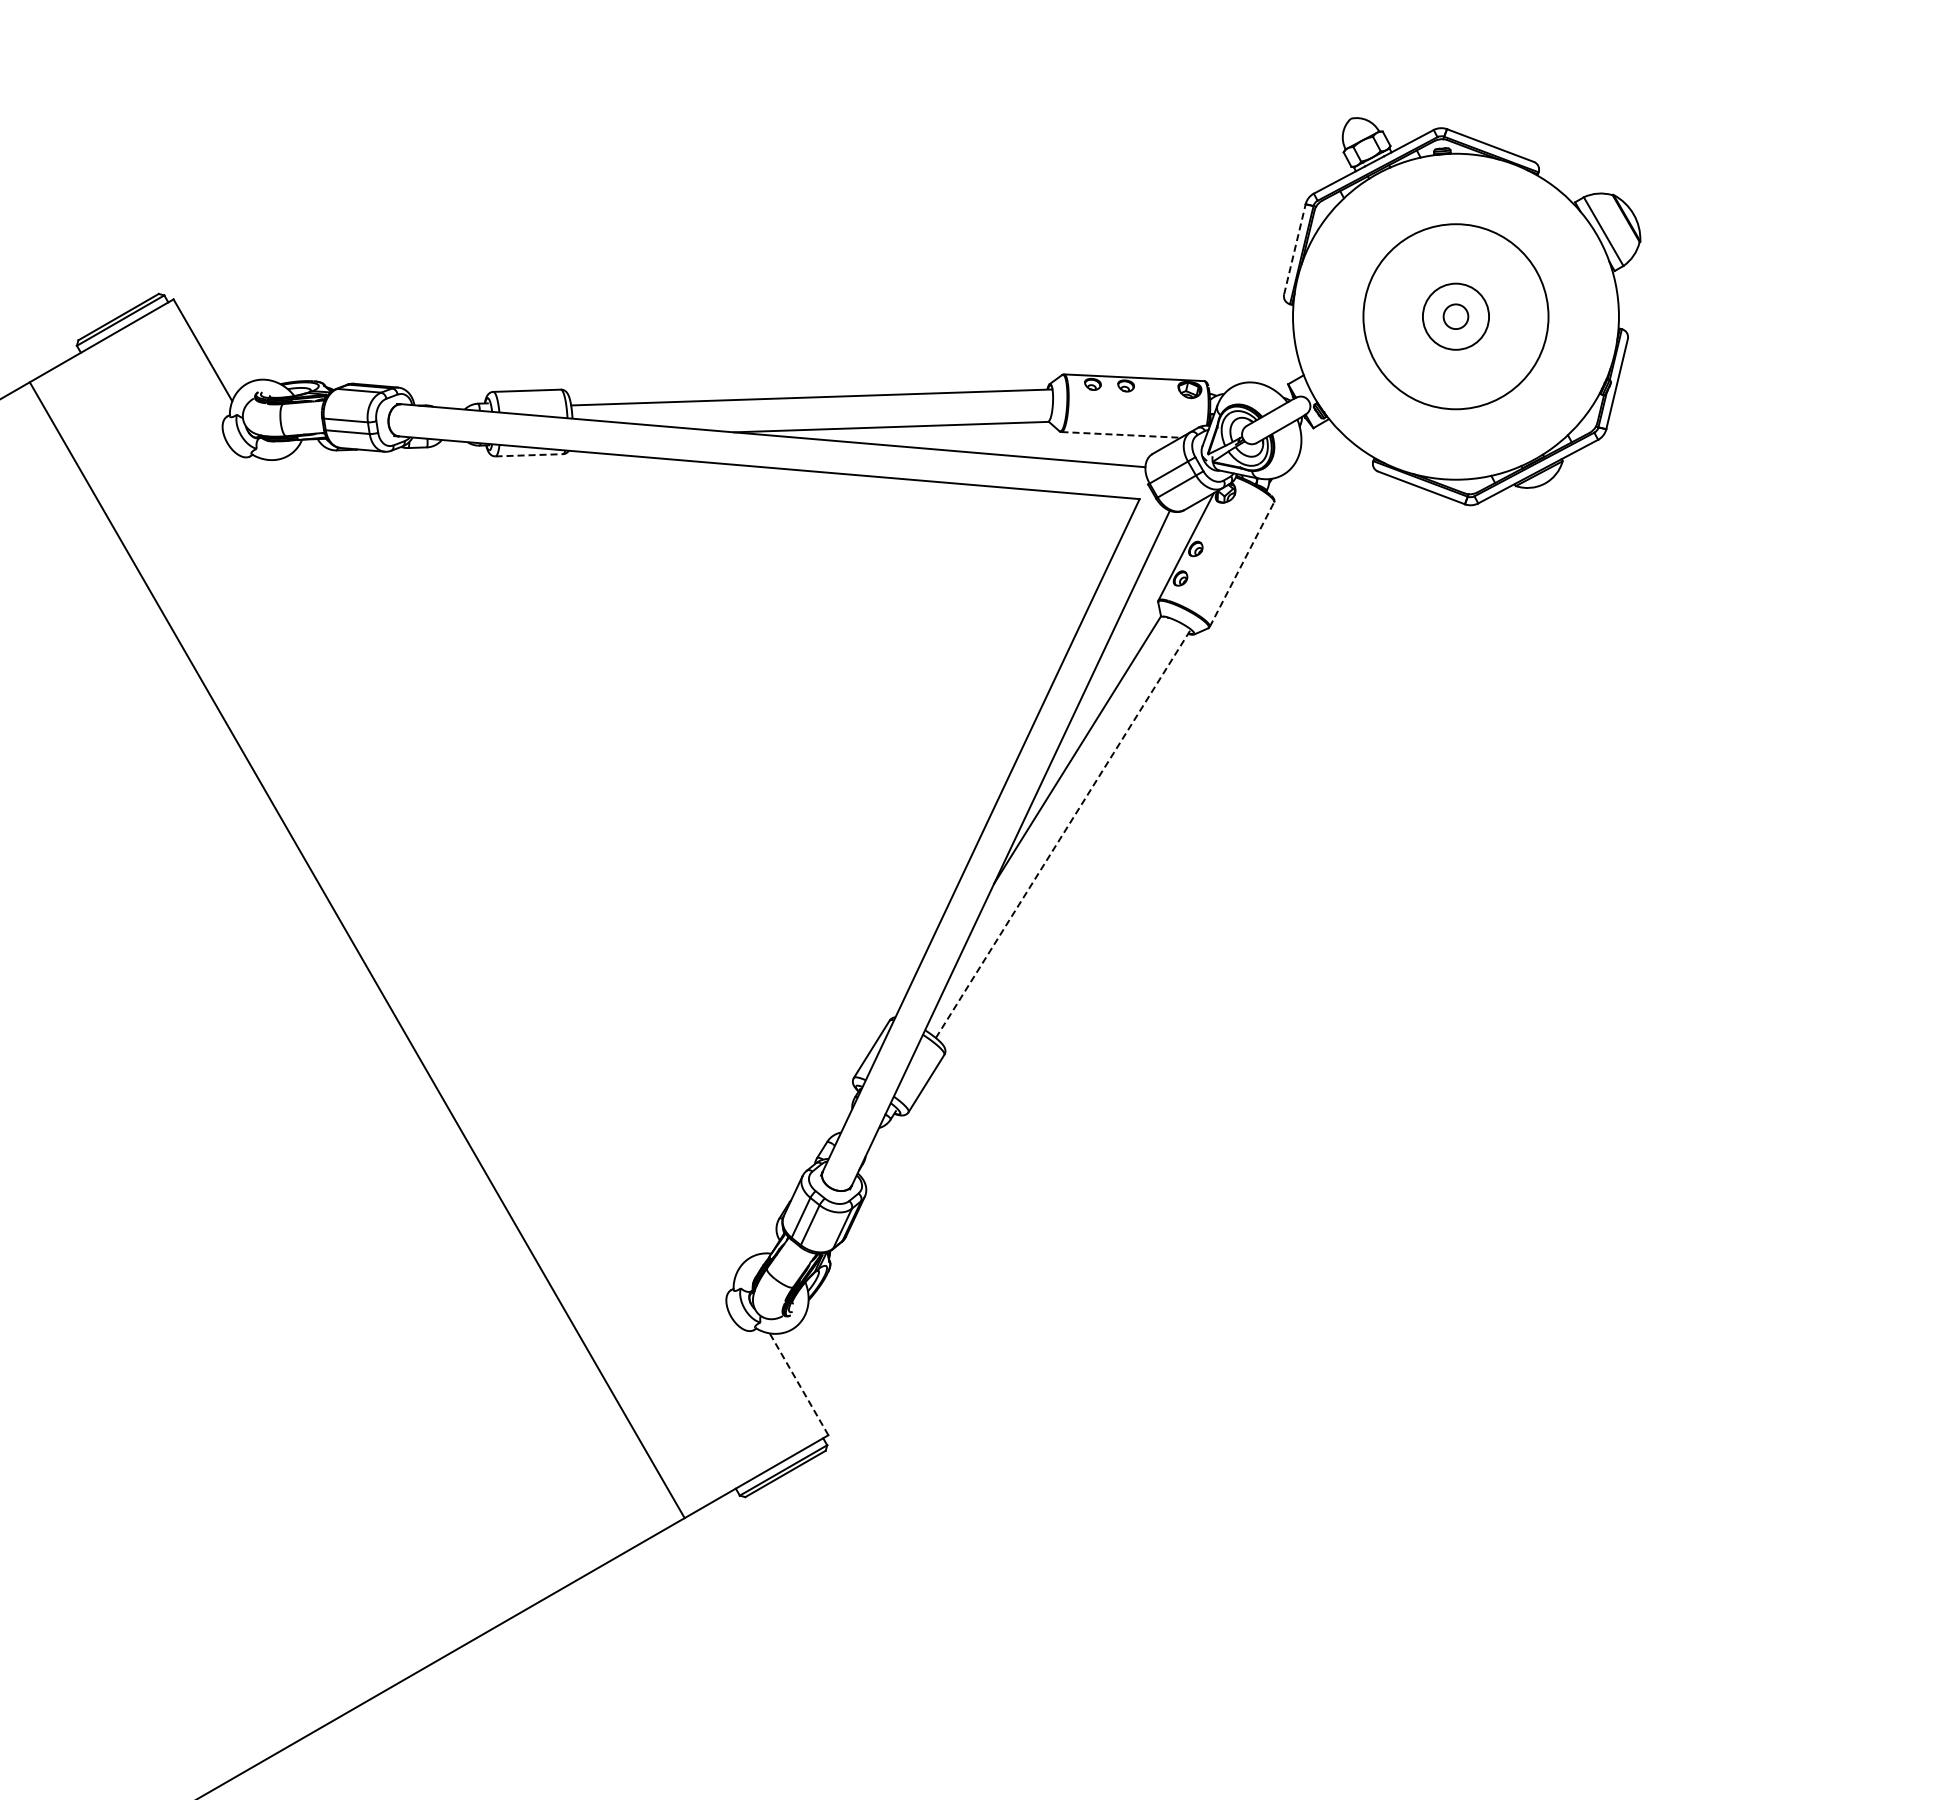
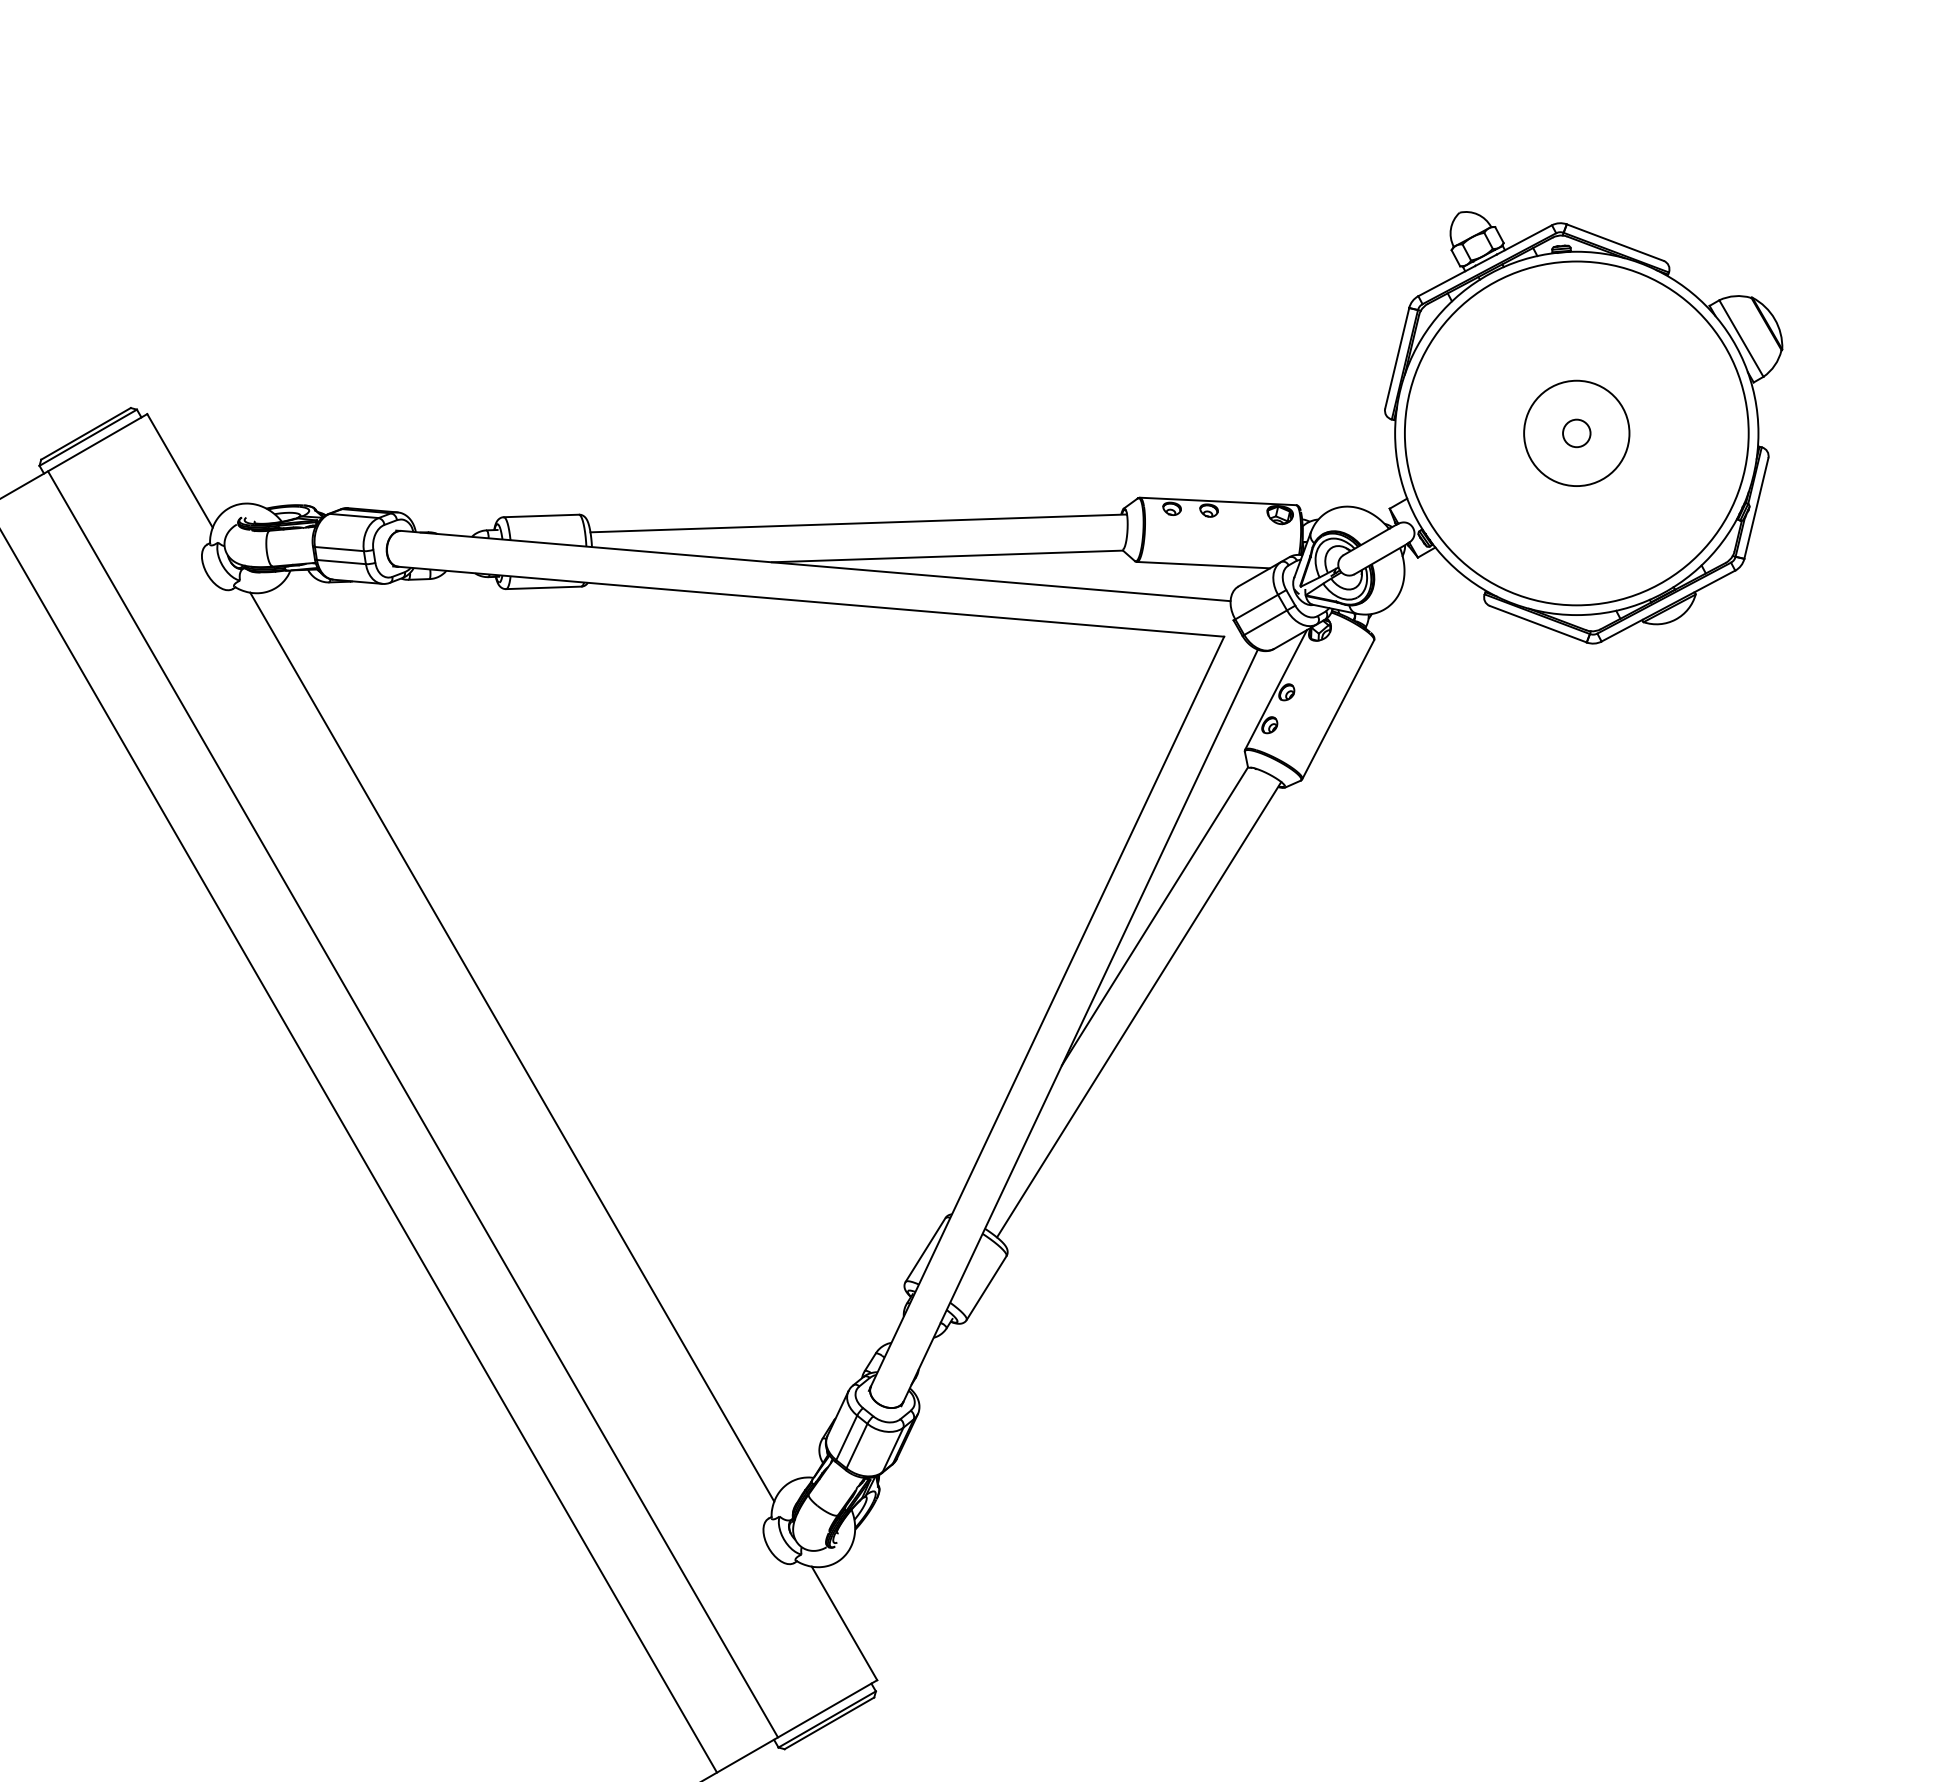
line: (1295, 248) -> (1397, 357), dashed -> solid
circle: (1455, 316) -> (1576, 433), size x1.43
circle: (1455, 316) -> (1576, 433), size x1.67
line: (1121, 434) -> (1203, 564), dashed -> solid
line: (529, 455) -> (544, 588), dashed -> solid
line: (1242, 564) -> (1338, 709), dashed -> solid
line: (1063, 833) -> (1139, 1009), dashed -> solid
line: (500, 867) -> (511, 1047), added
line: (411, 918) -> (412, 1104), added
line: (799, 1384) -> (845, 1623), dashed -> solid

